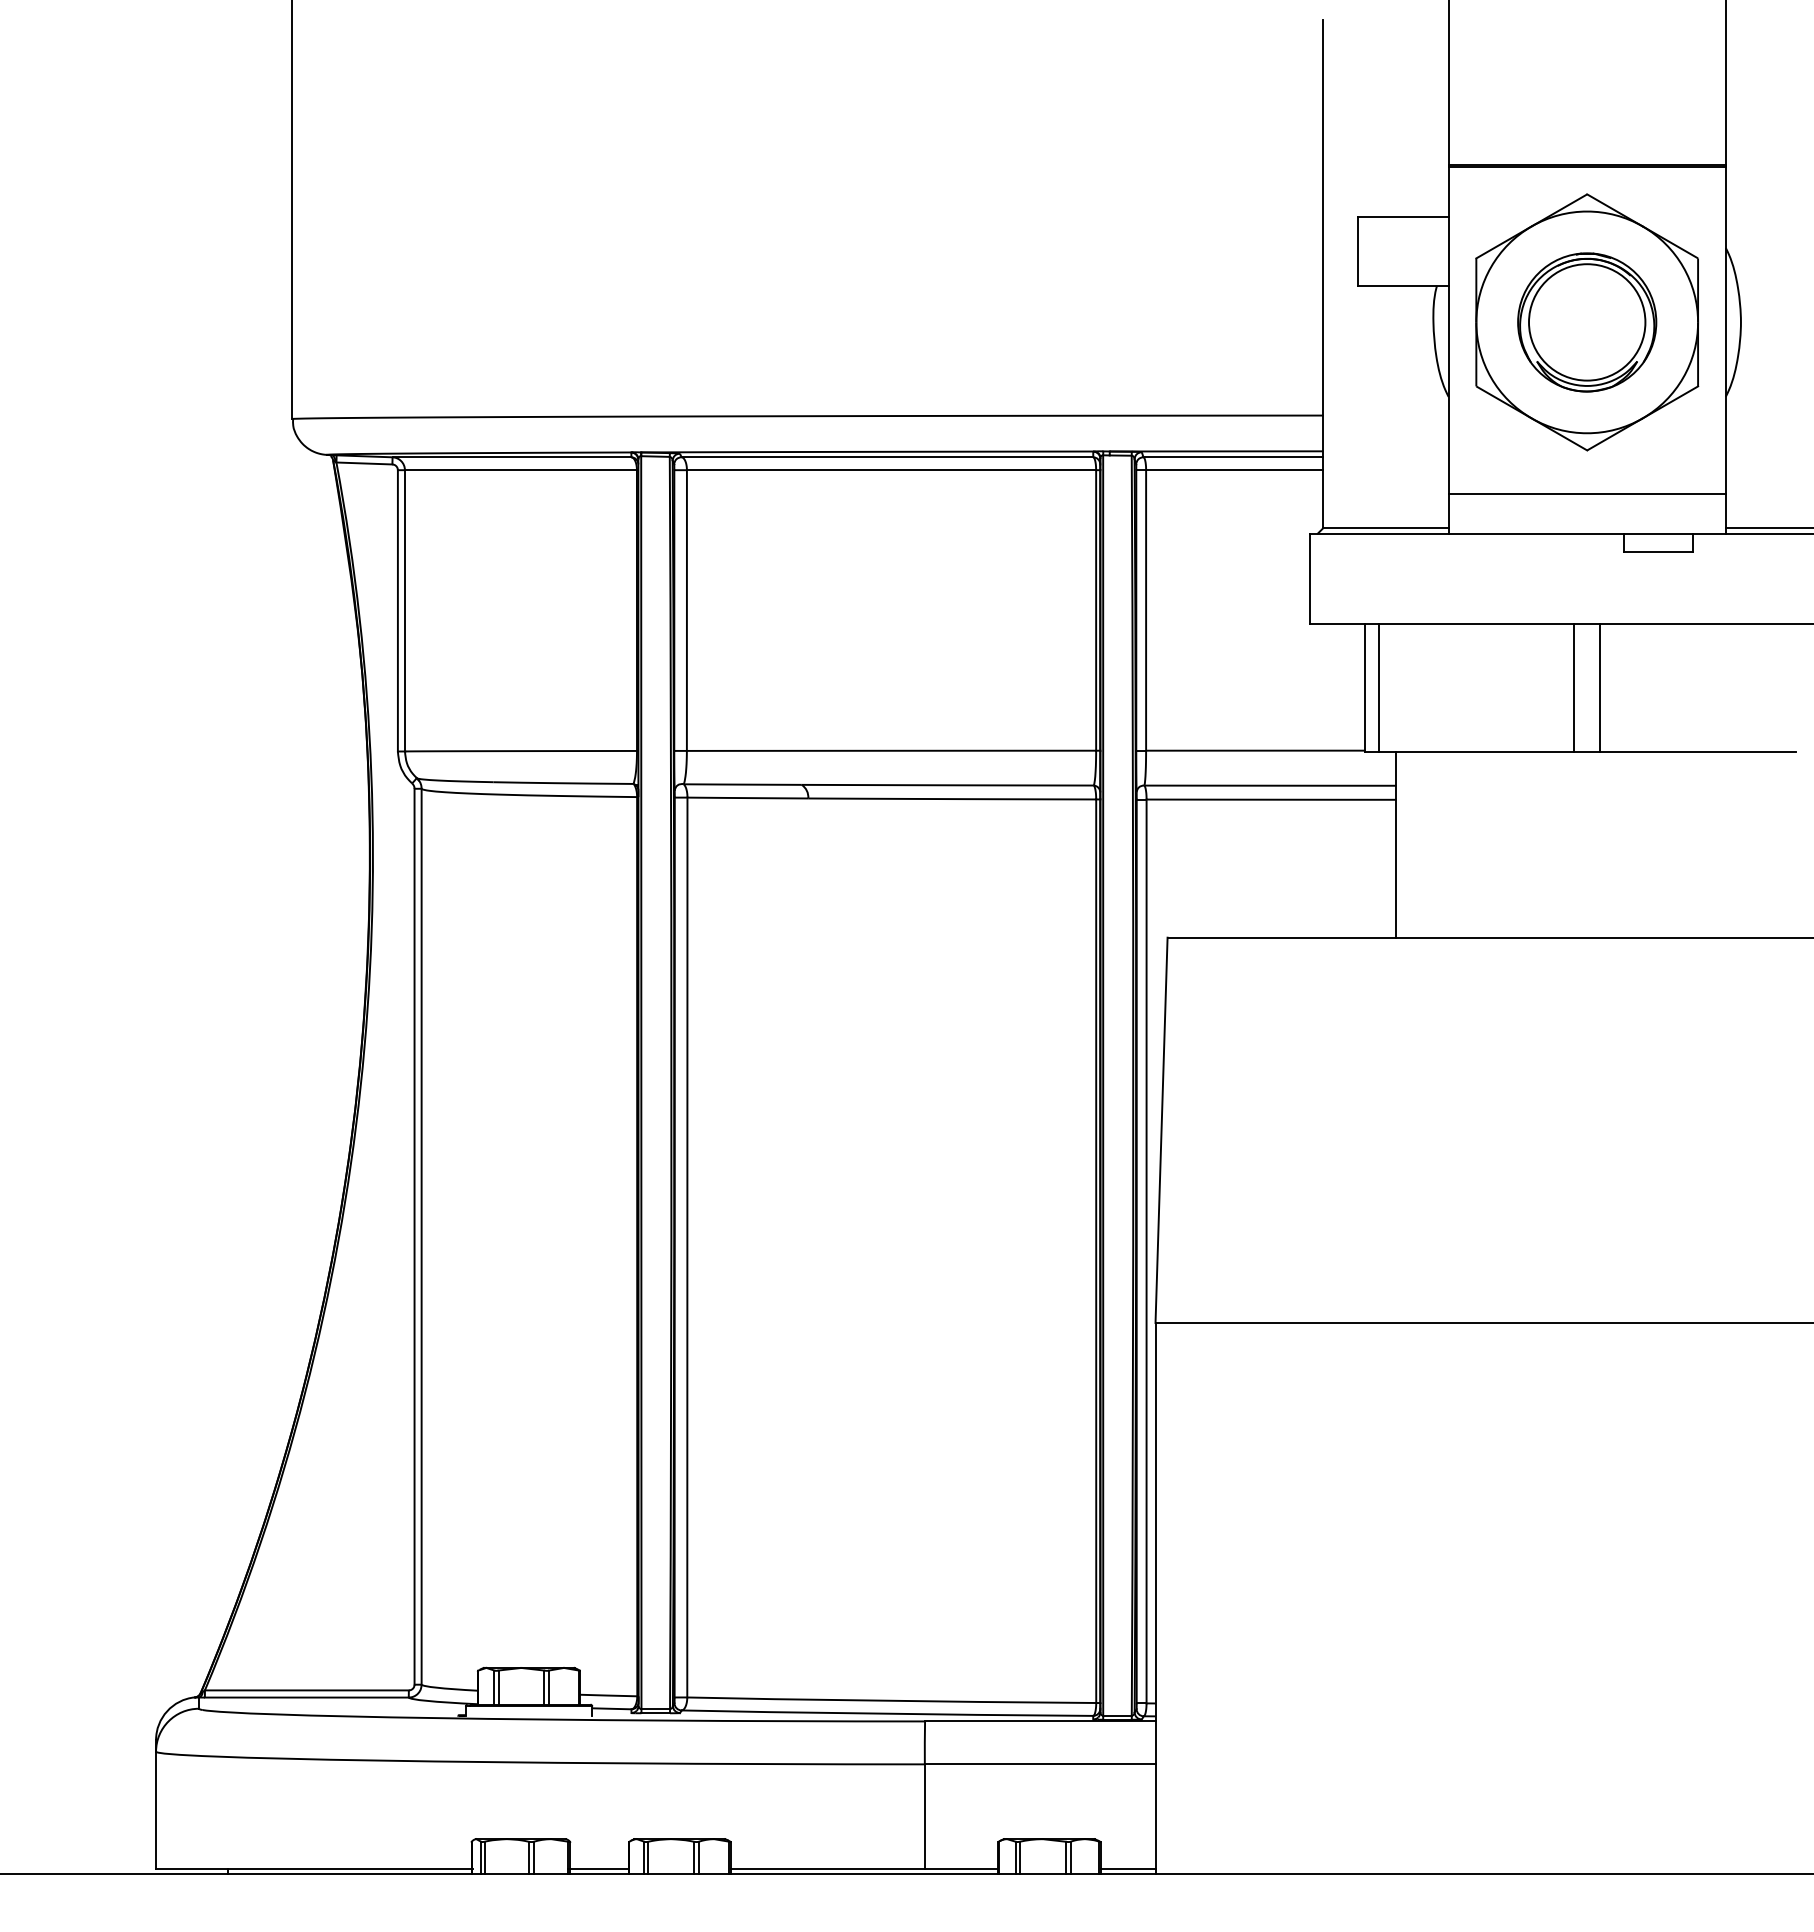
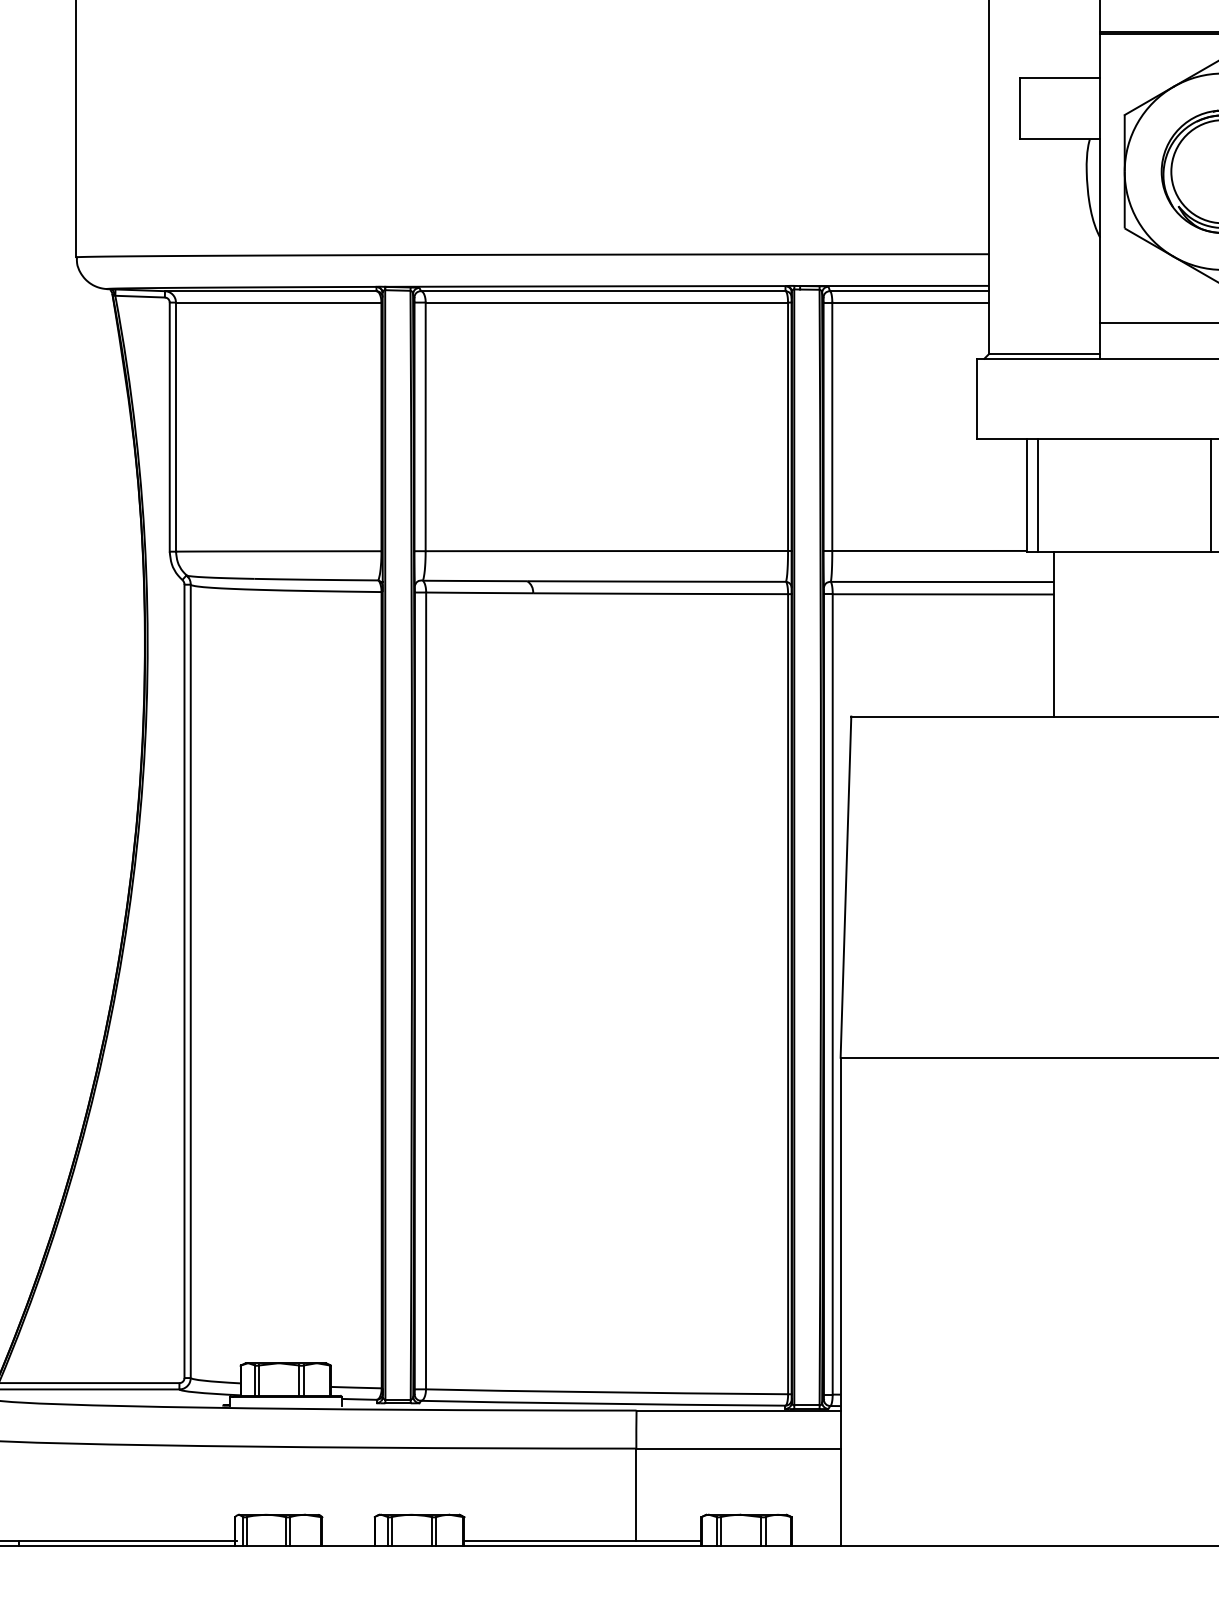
line: (598, 1868) -> (347, 1540), removed
line: (1127, 1868) -> (815, 1540), removed

